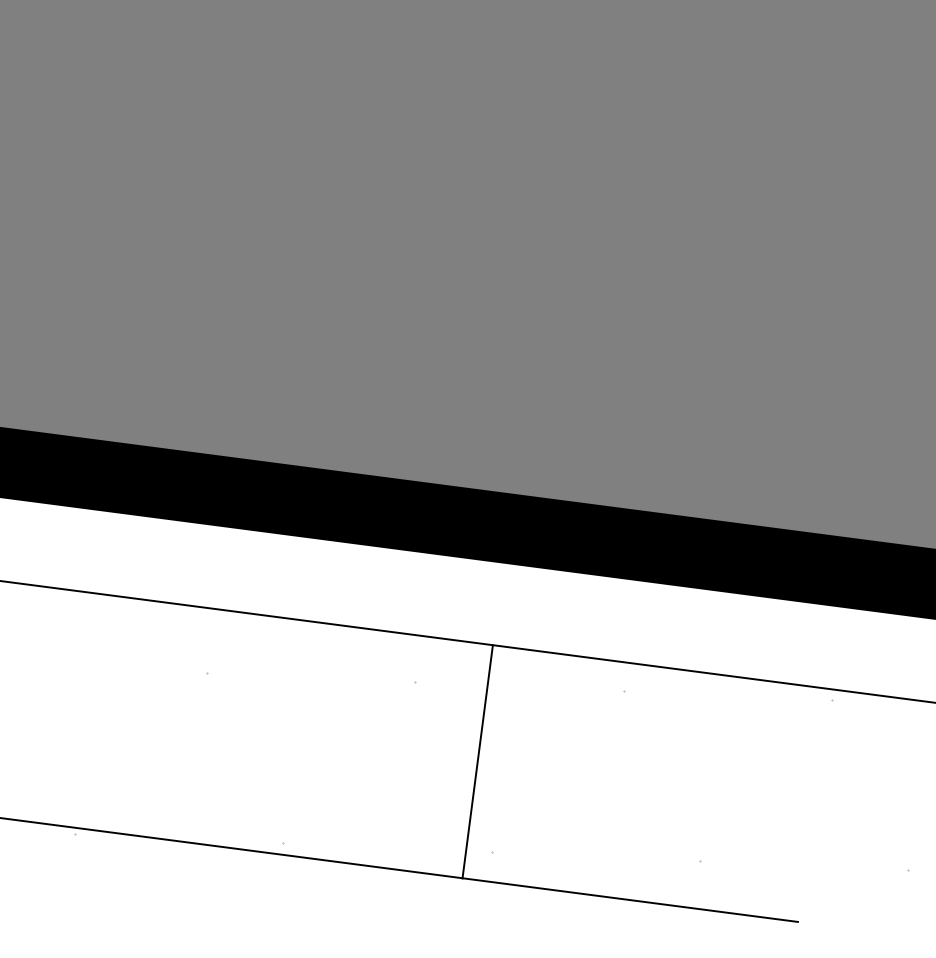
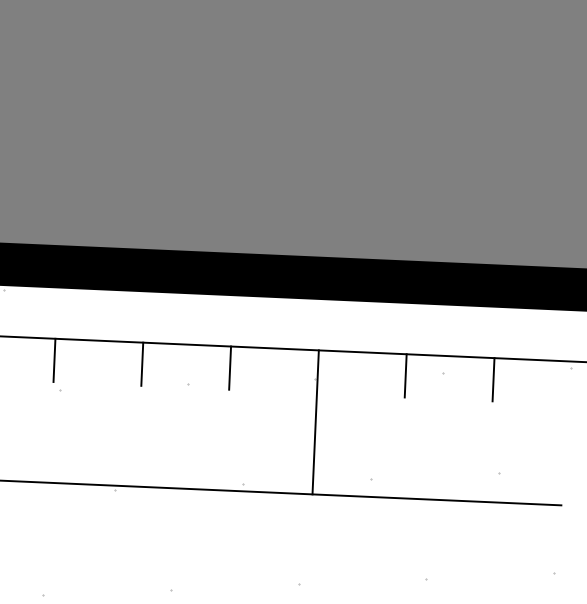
line: (136, 633) -> (142, 363), added
line: (278, 651) -> (230, 367), added
line: (562, 689) -> (405, 375), added
line: (704, 707) -> (493, 379), added
line: (477, 762) -> (315, 422), moved

